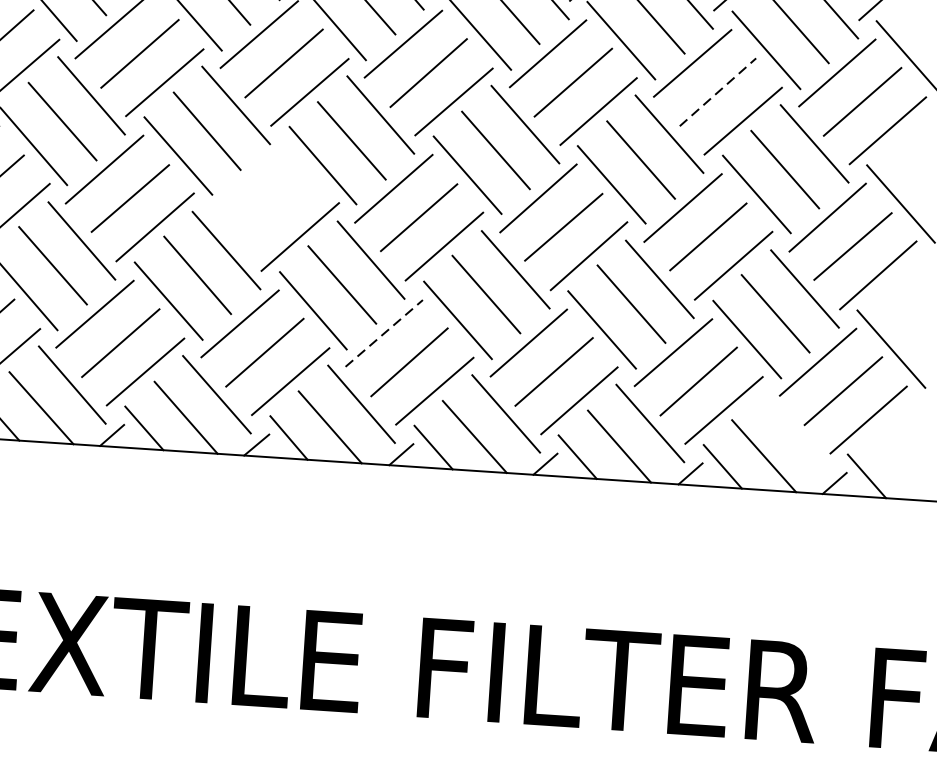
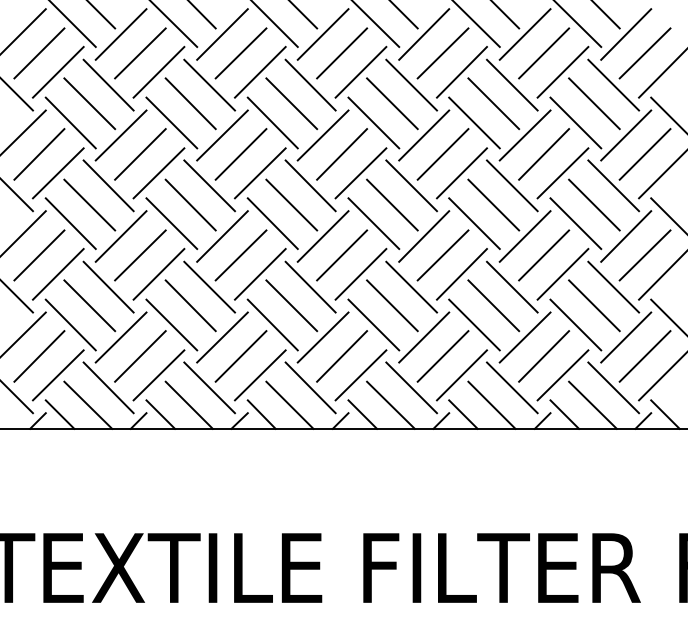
line: (718, 92) -> (544, 154), dashed -> solid
line: (249, 179) -> (222, 236), added
line: (273, 208) -> (240, 255), added
line: (384, 333) -> (323, 337), dashed -> solid
line: (795, 432) -> (613, 387), added

